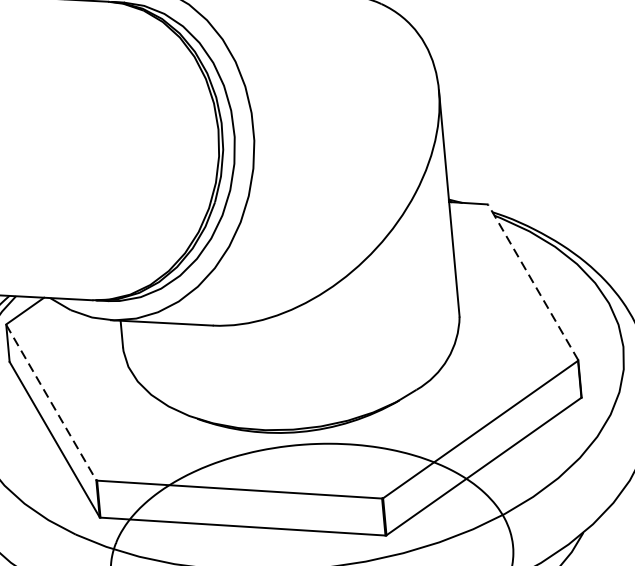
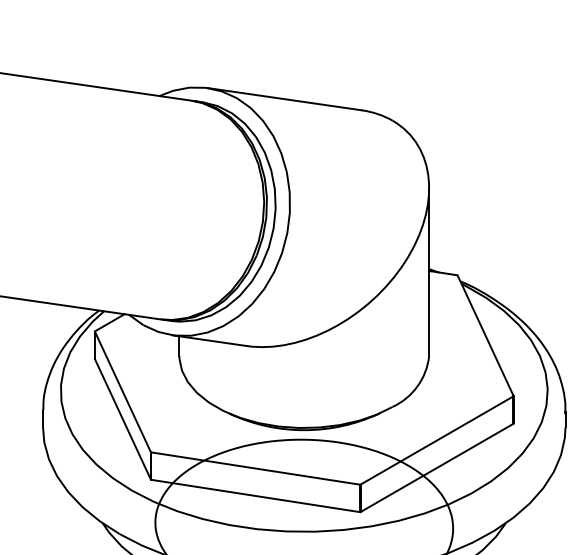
line: (533, 282) -> (485, 335), dashed -> solid
line: (52, 403) -> (123, 392), dashed -> solid

